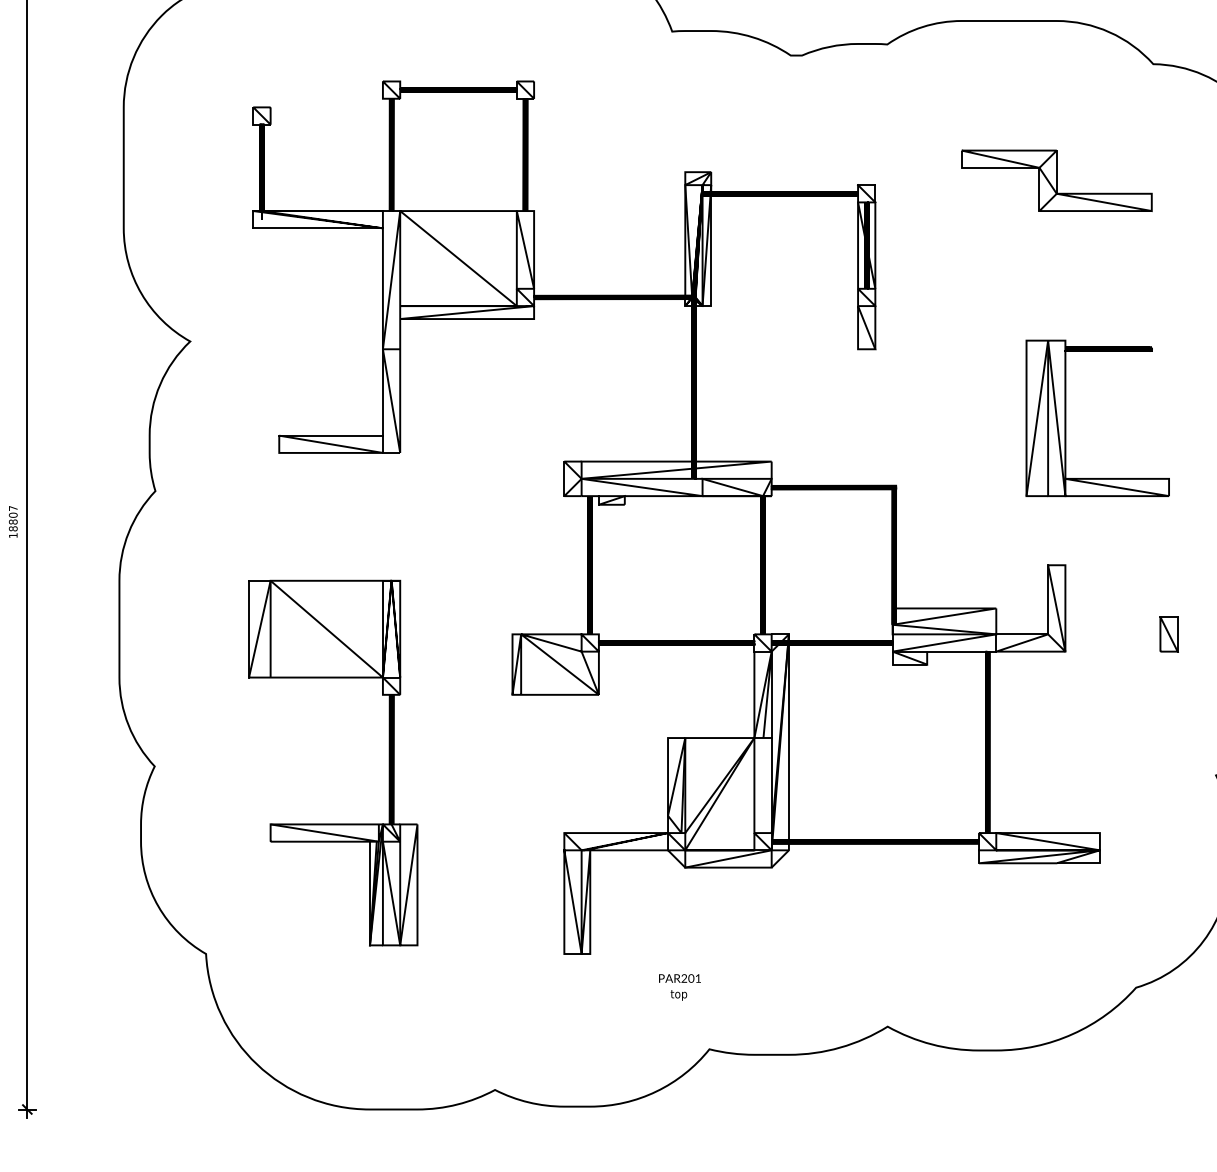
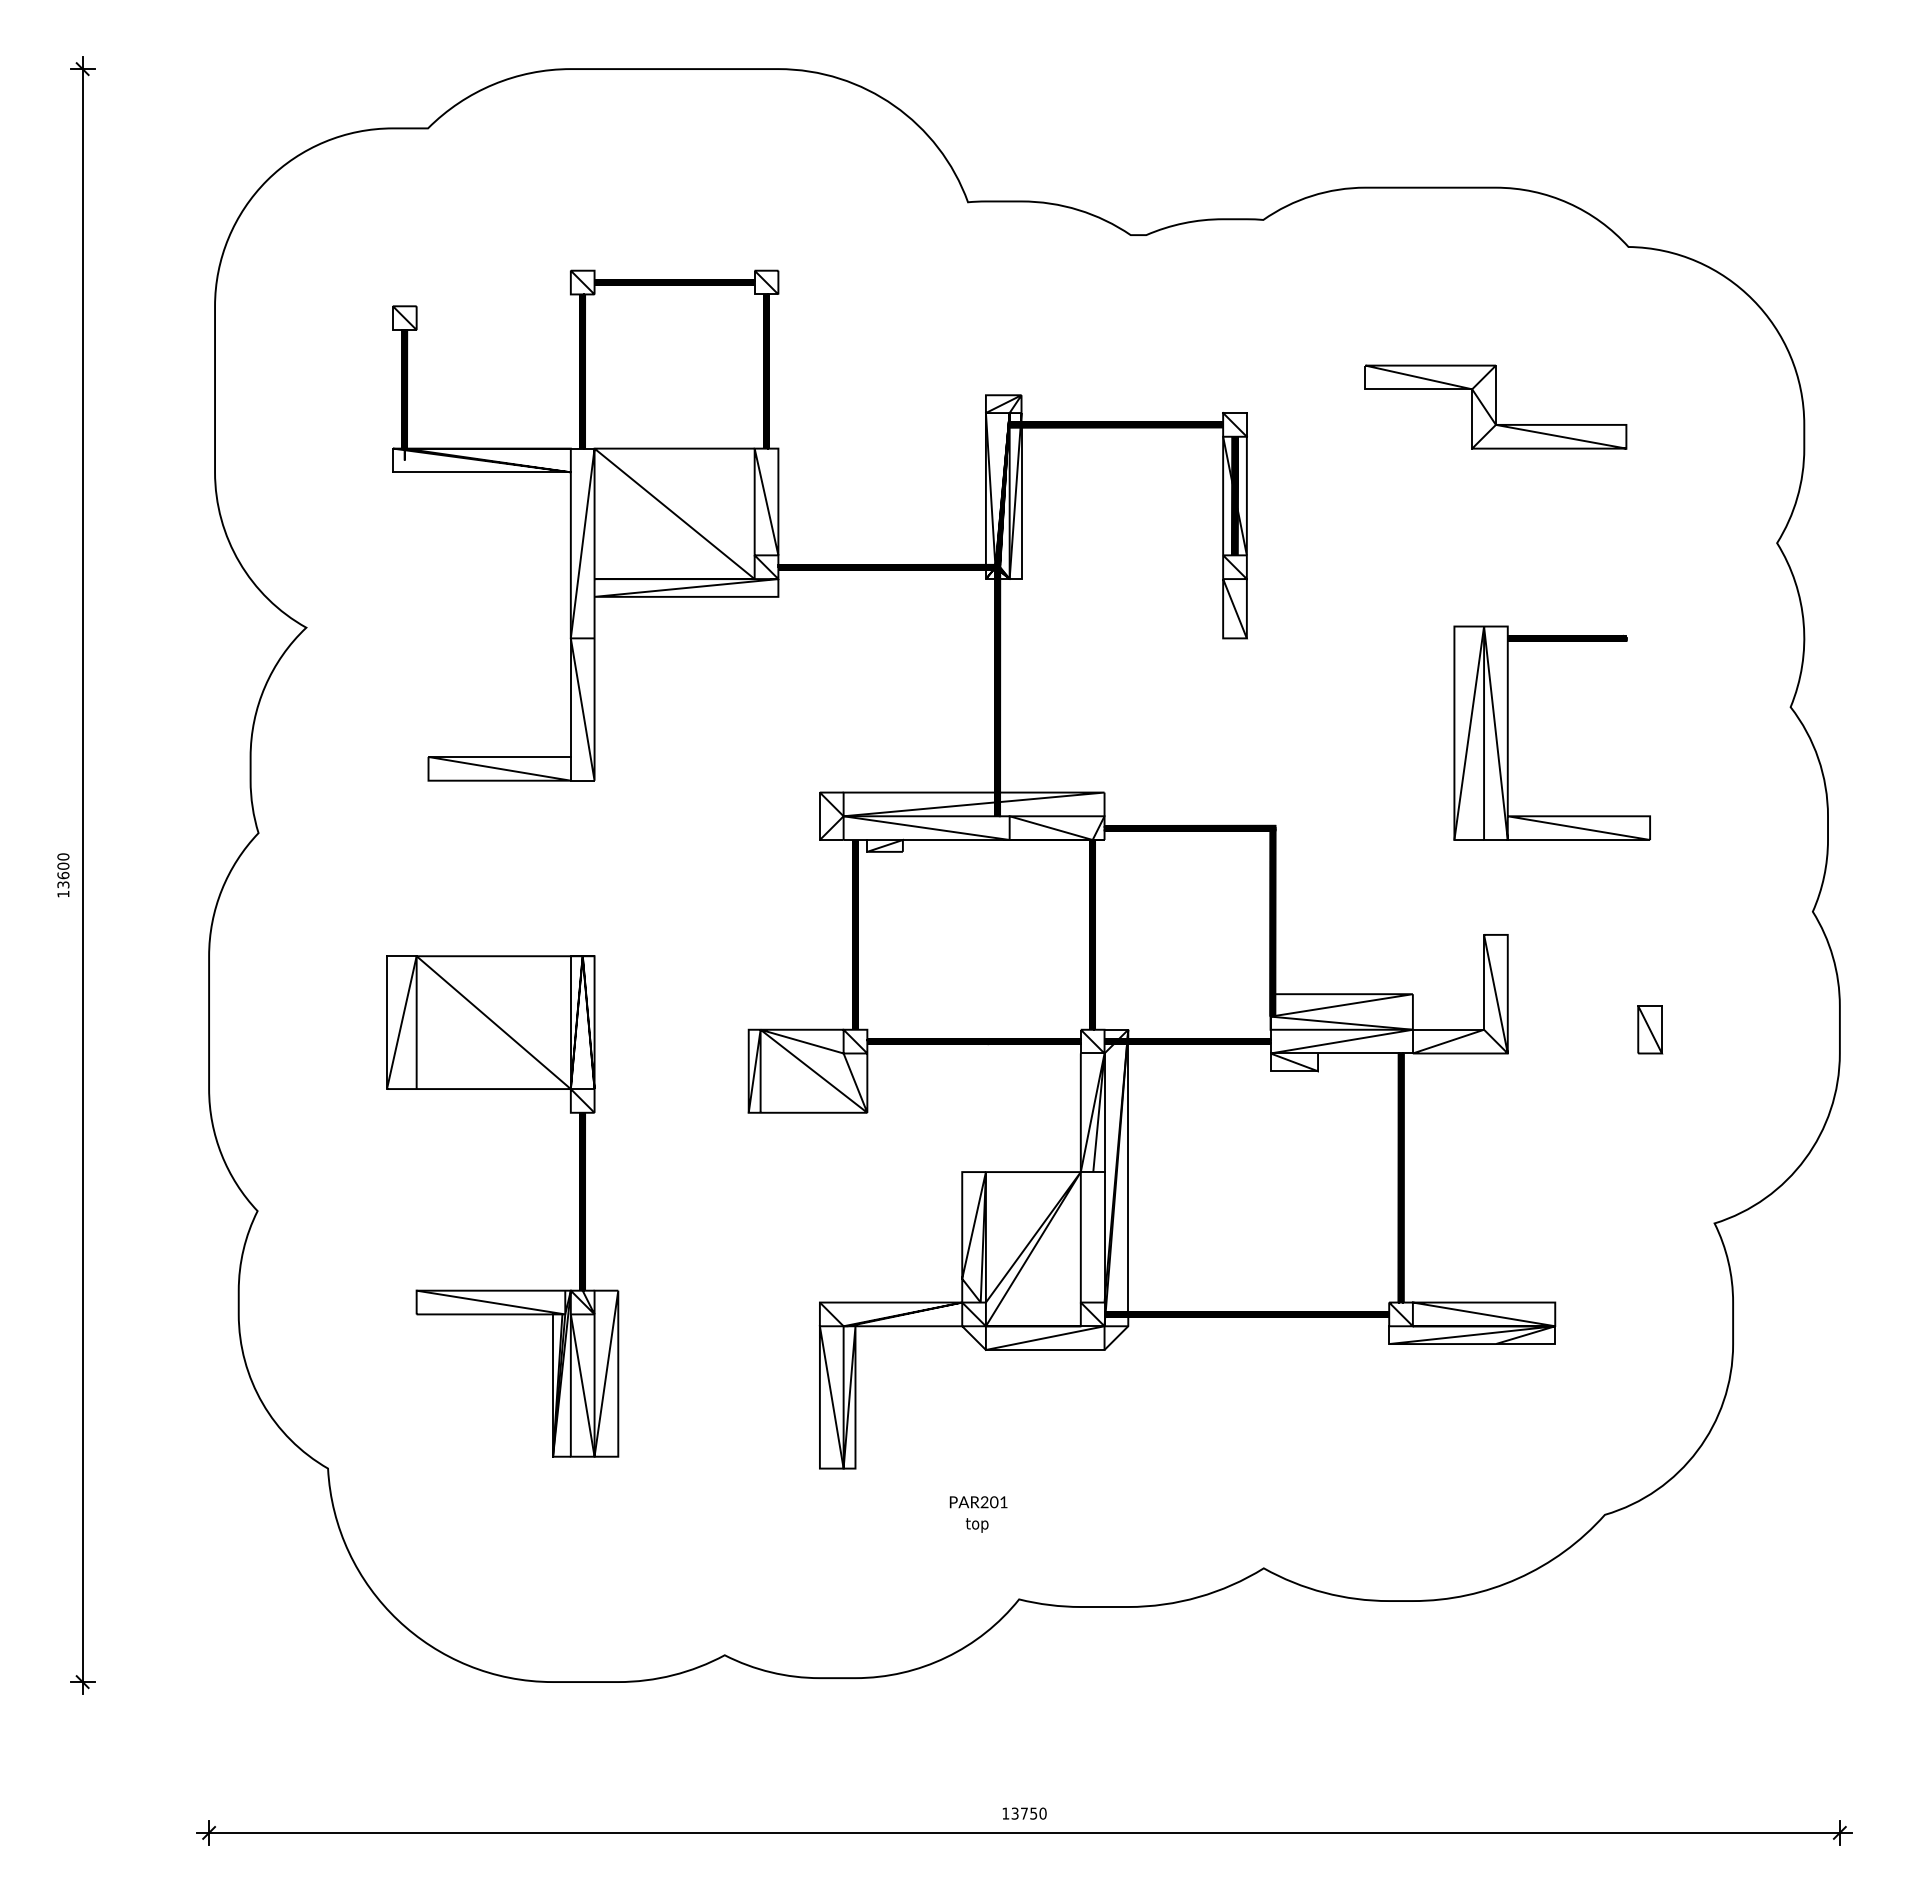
text: (13, 518) -> (63, 870), 18807 -> 13600

